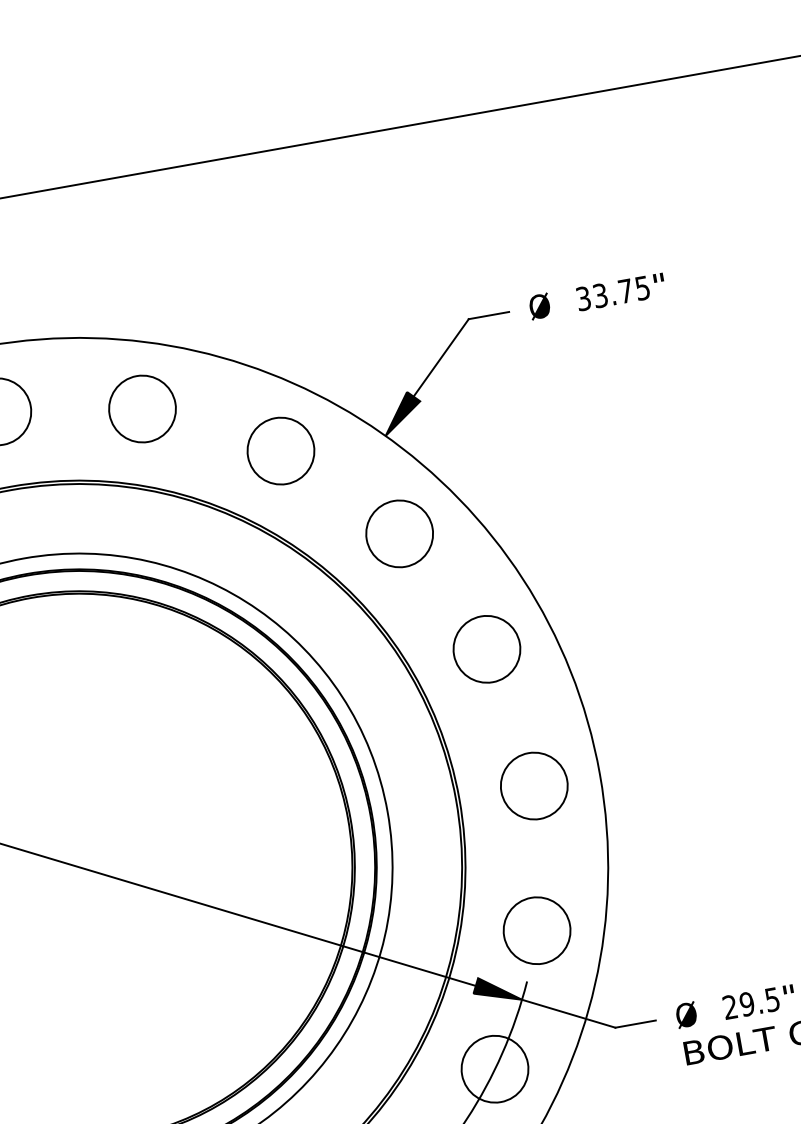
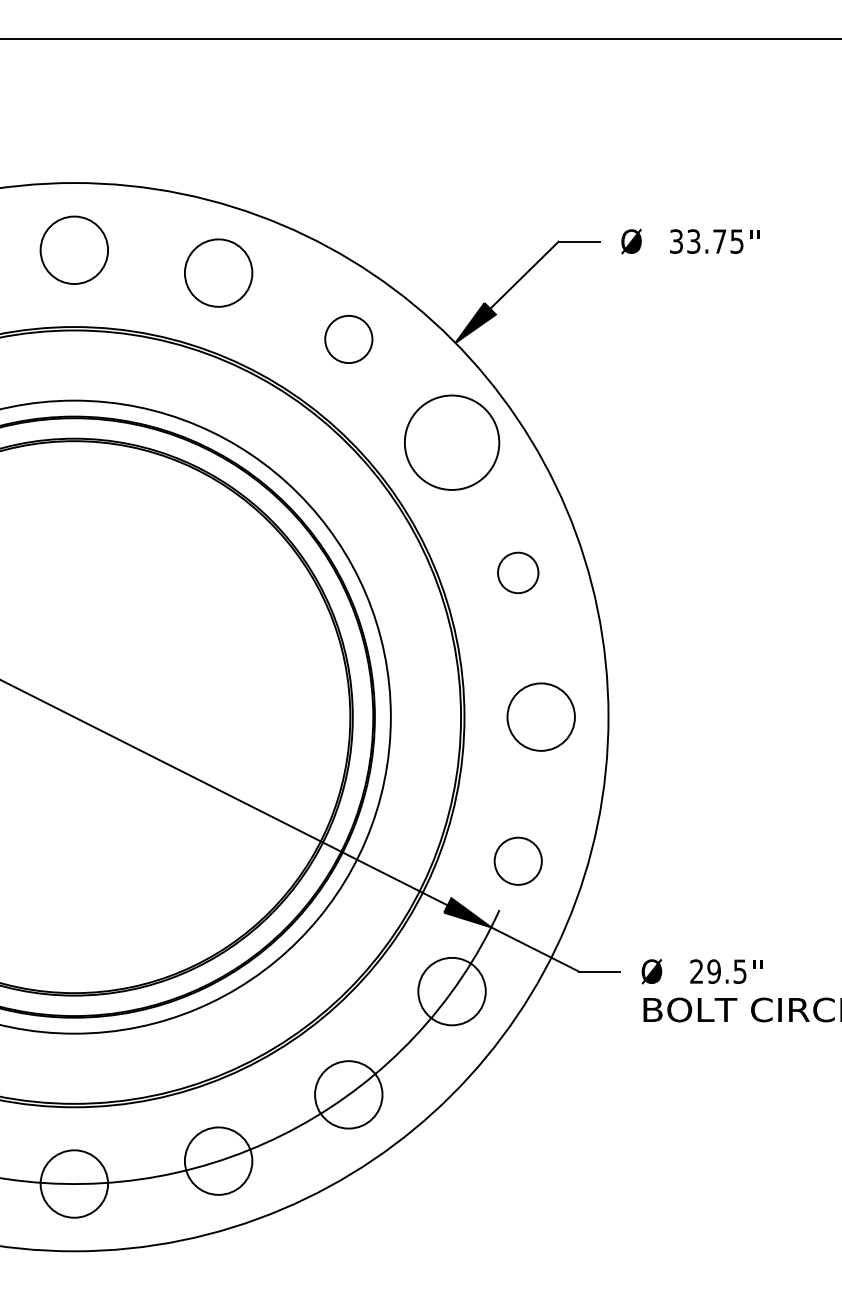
circle: (280, 451) -> (348, 339), size x0.7
circle: (399, 533) -> (451, 442), size x1.4
circle: (486, 649) -> (517, 572), size x0.6
circle: (536, 929) -> (517, 860), size x0.7

